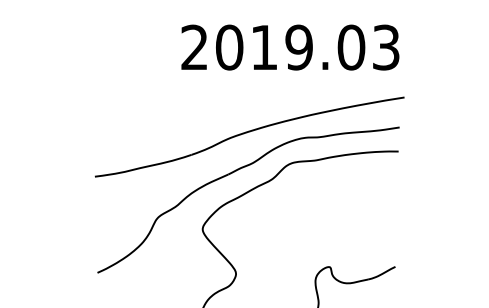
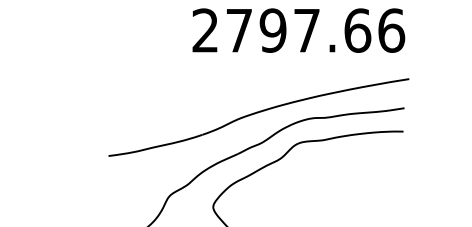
text: (308, 47) -> (316, 30), 2019.03 -> 2797.66

